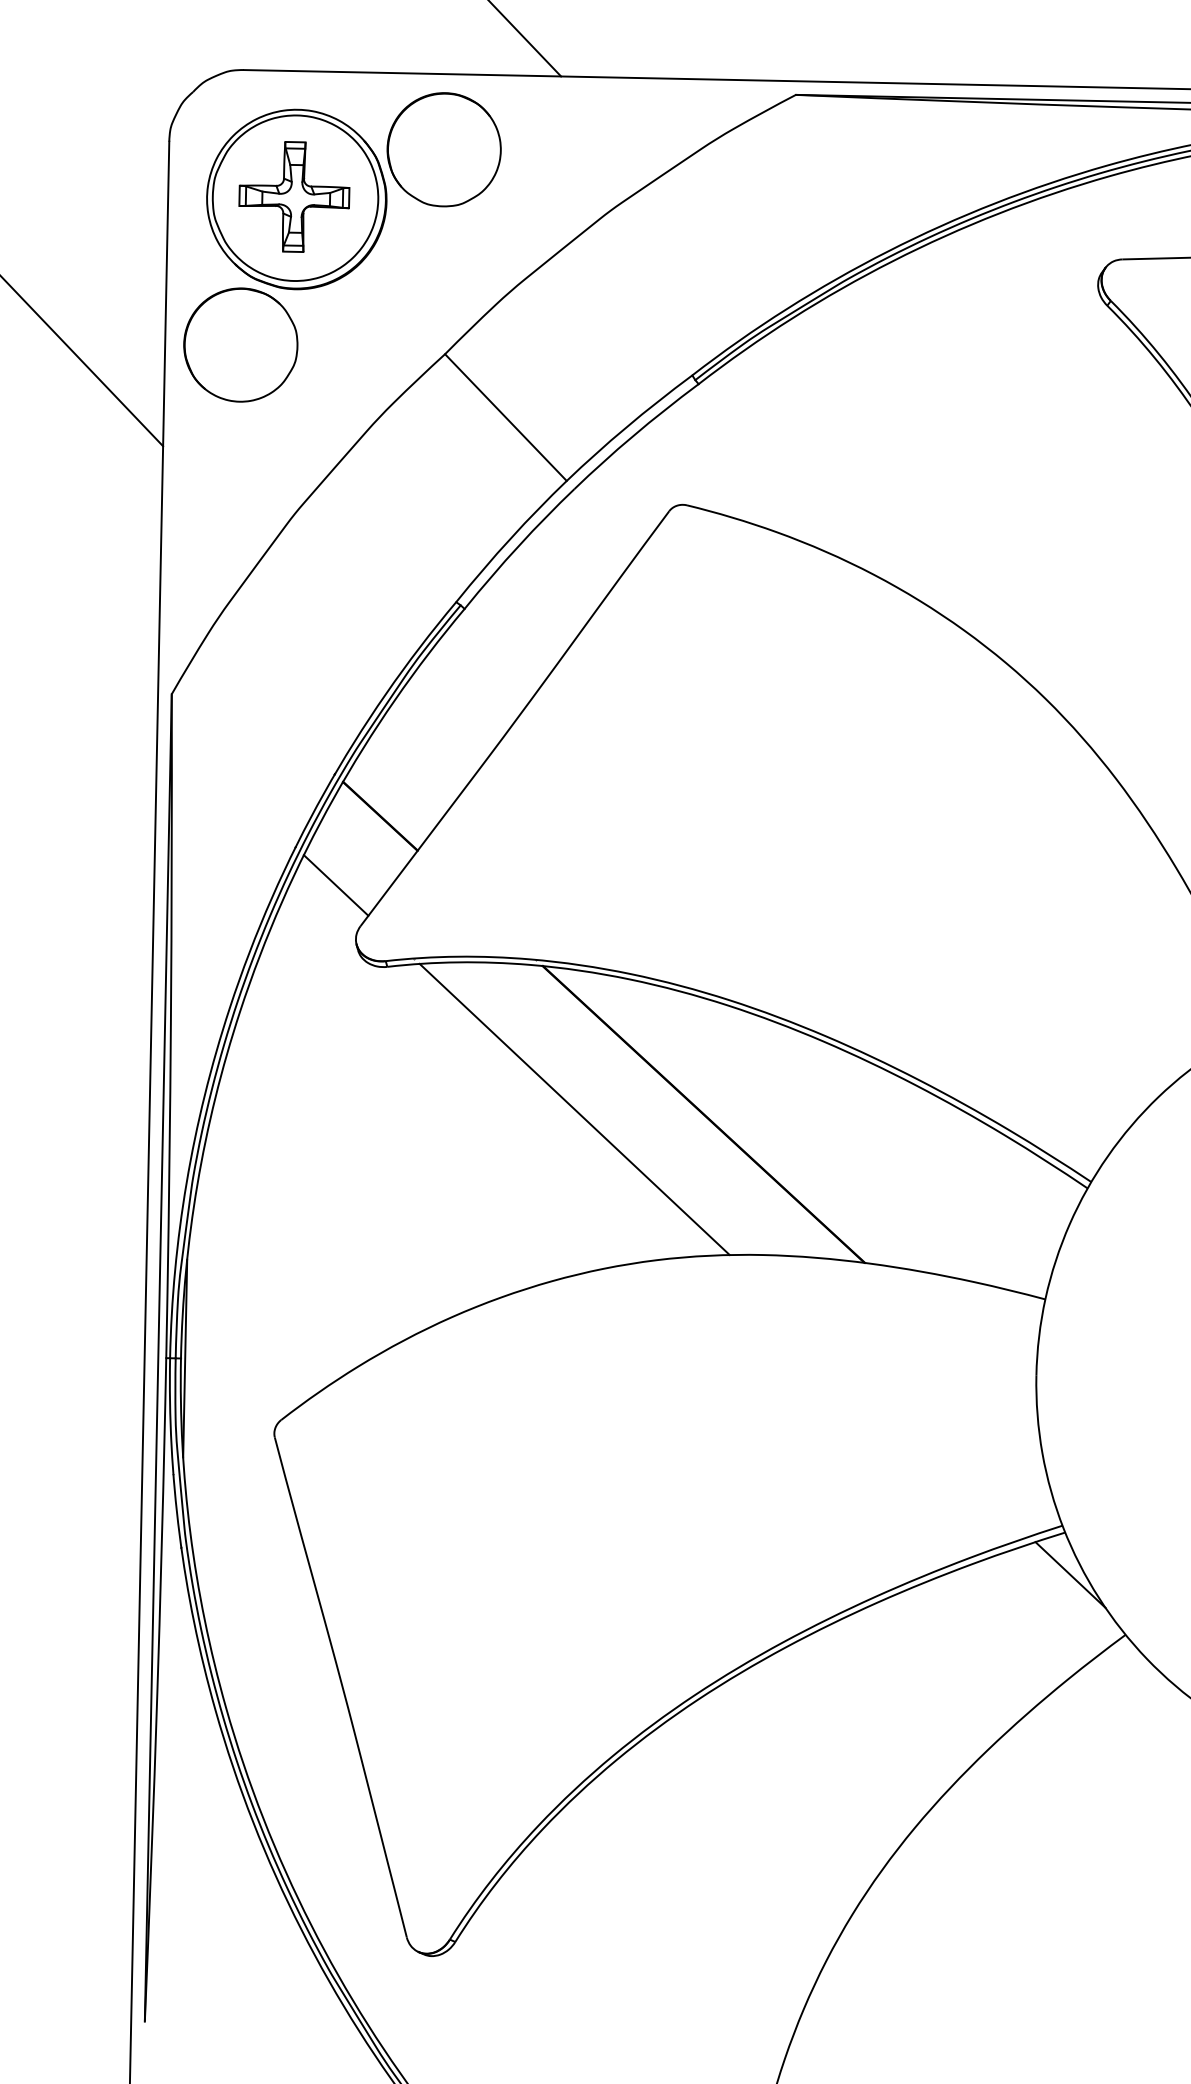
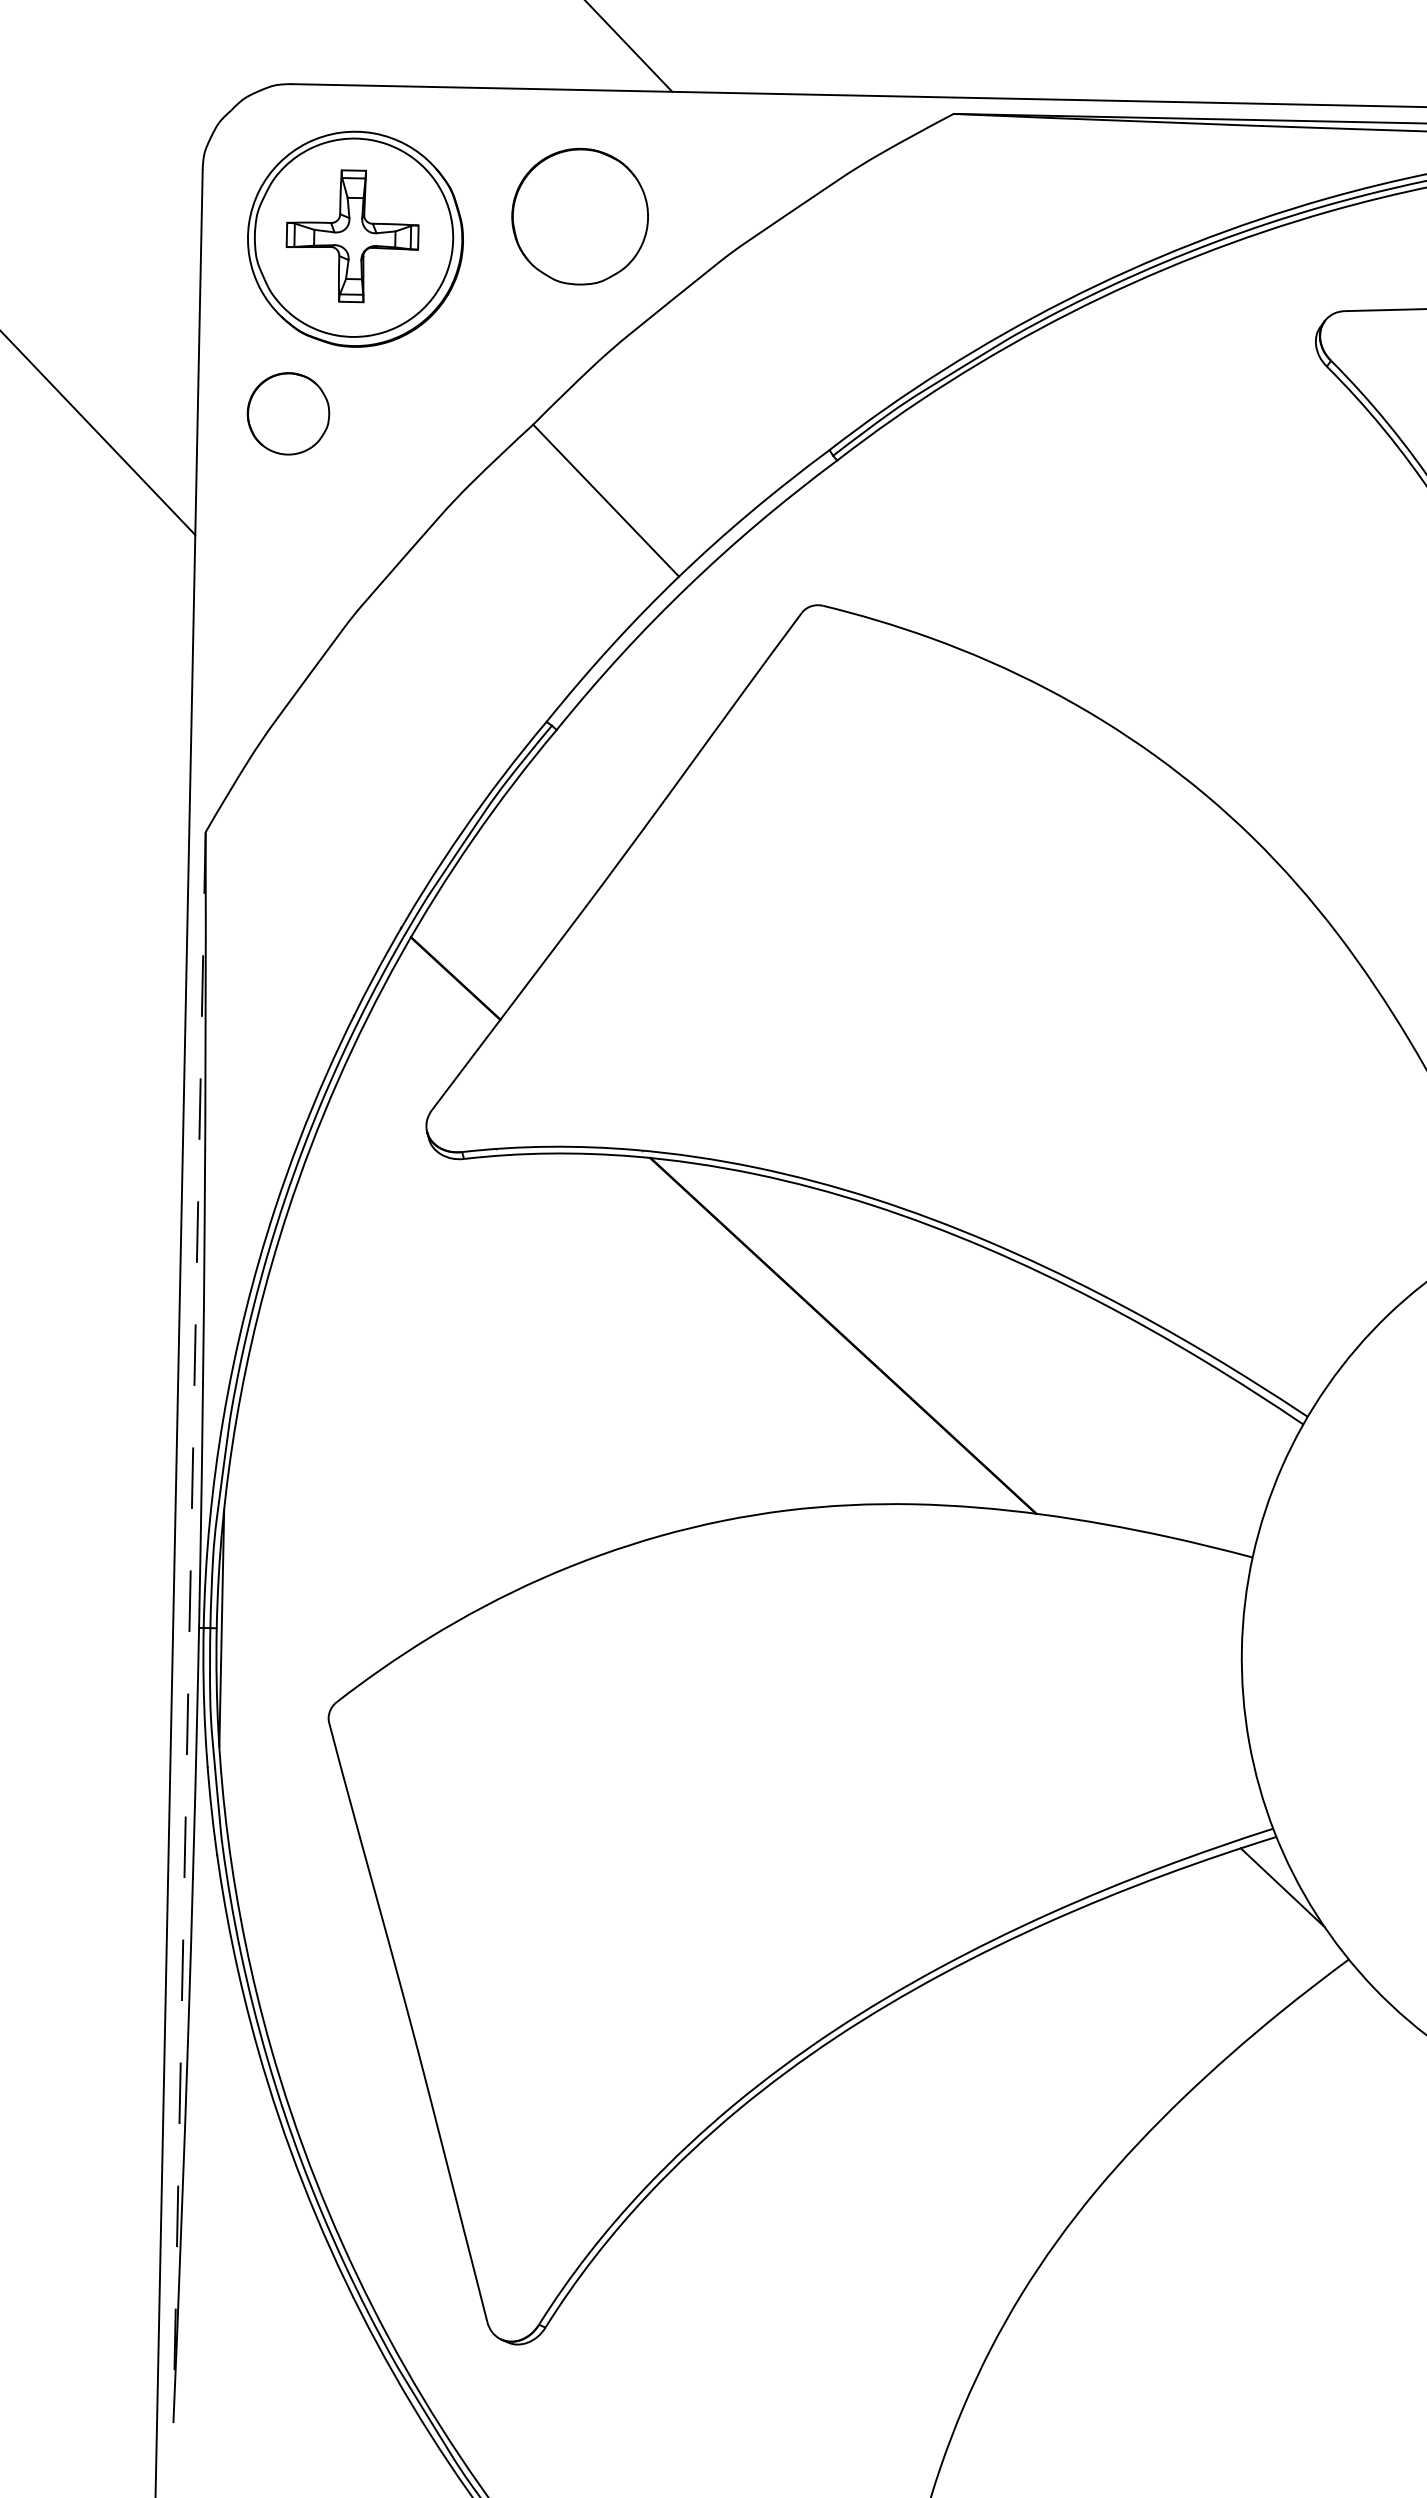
part: (443, 149) -> (579, 216), moved
part: (240, 344) -> (288, 413), size x0.6
line: (336, 885) -> (402, 1061), removed
line: (574, 1109) -> (688, 1329), removed
line: (158, 1357) -> (189, 1627), solid -> dashed

